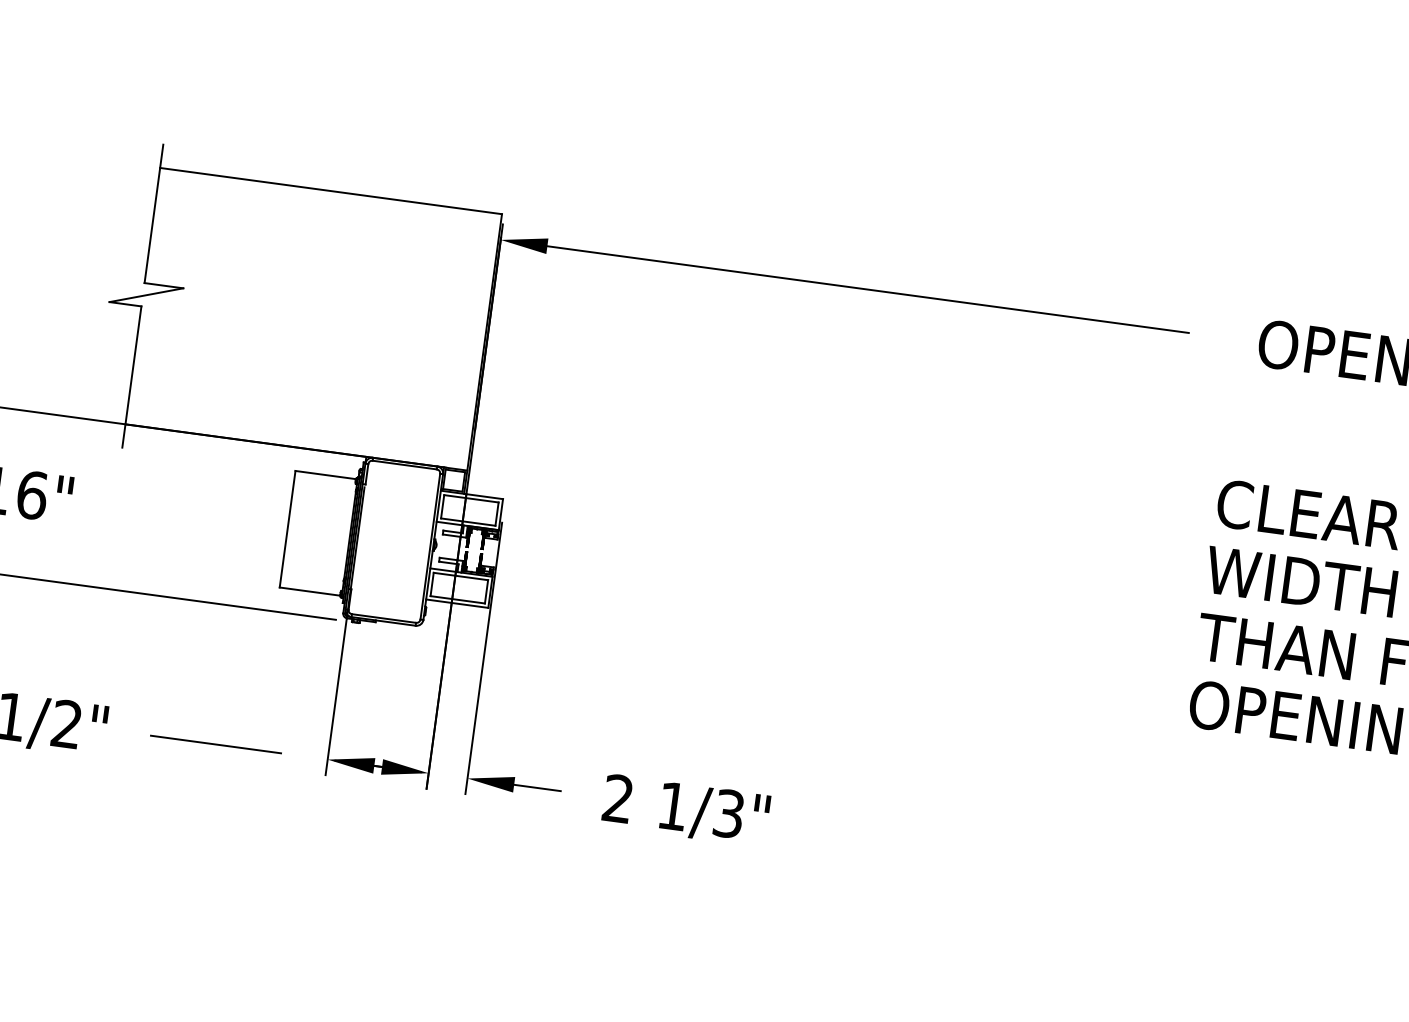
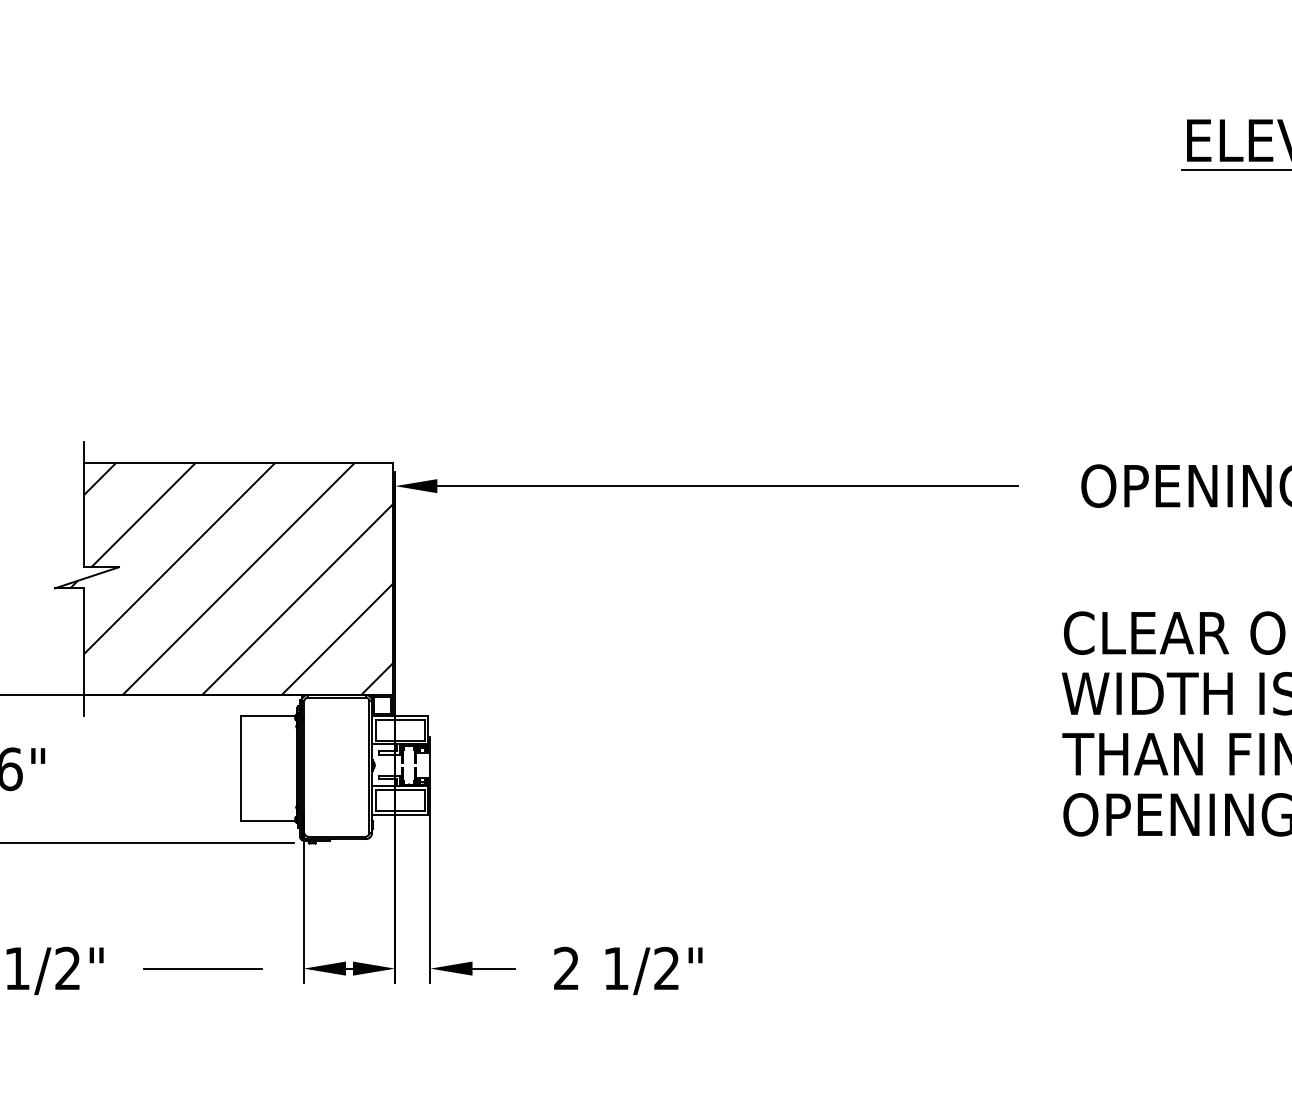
hatch: (305, 318) -> (231, 579), added
text: (728, 813) -> (666, 968), 1/3" -> 1/2"

